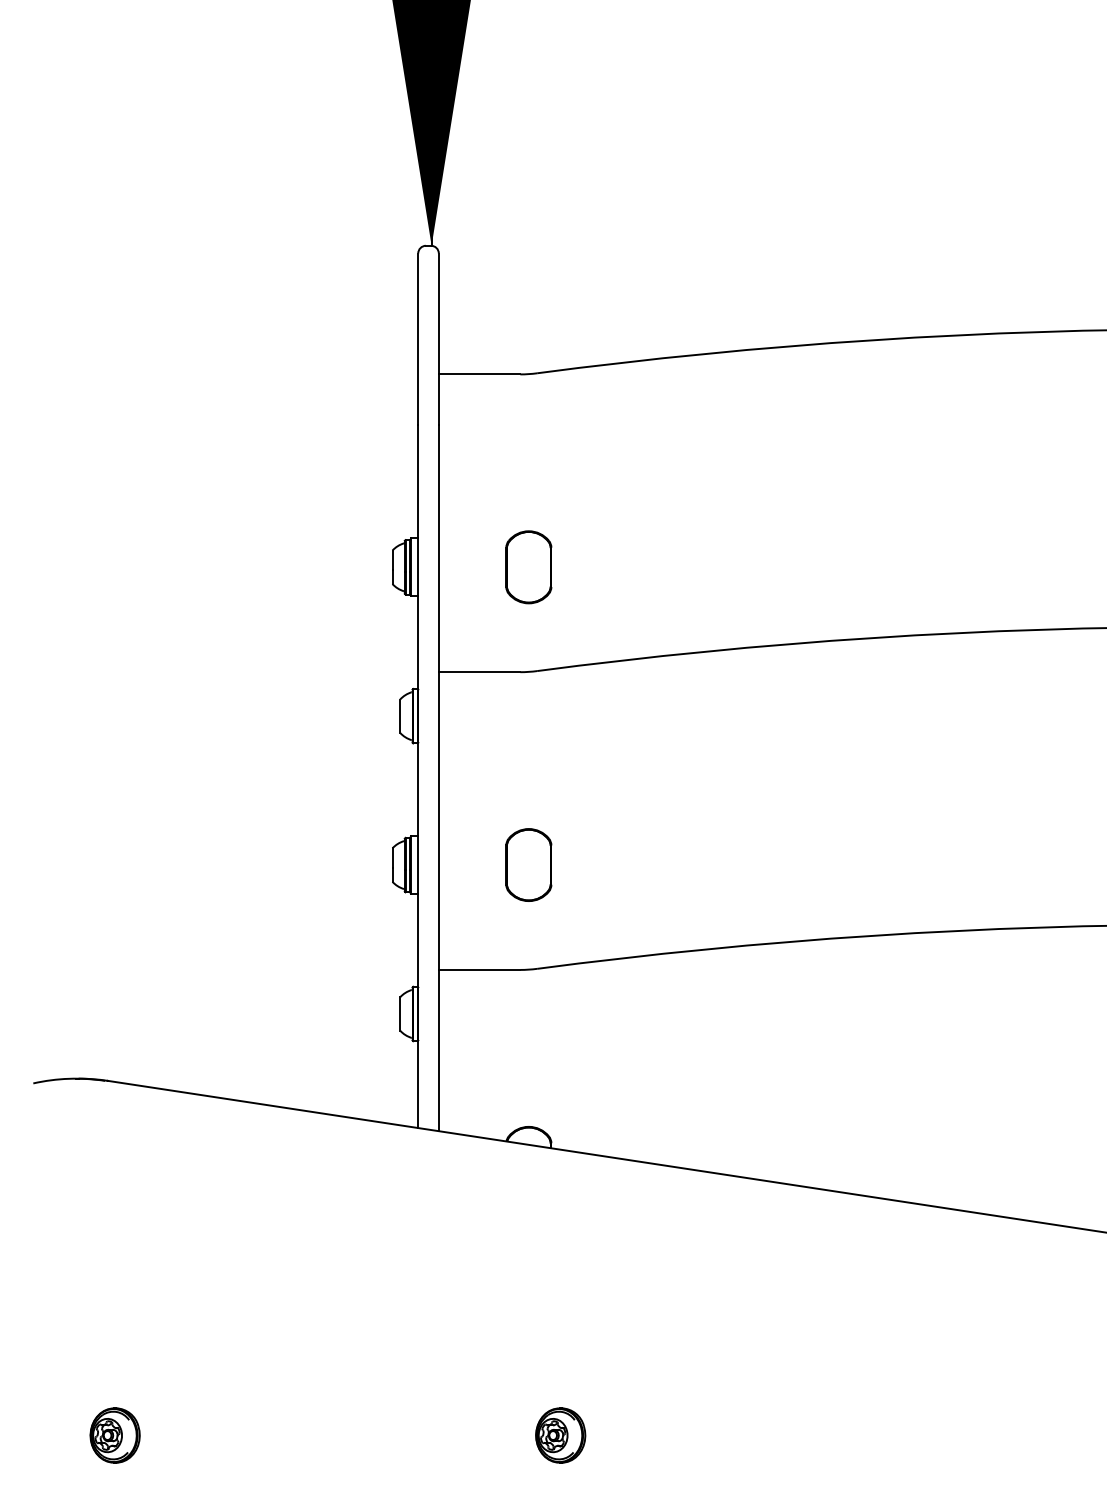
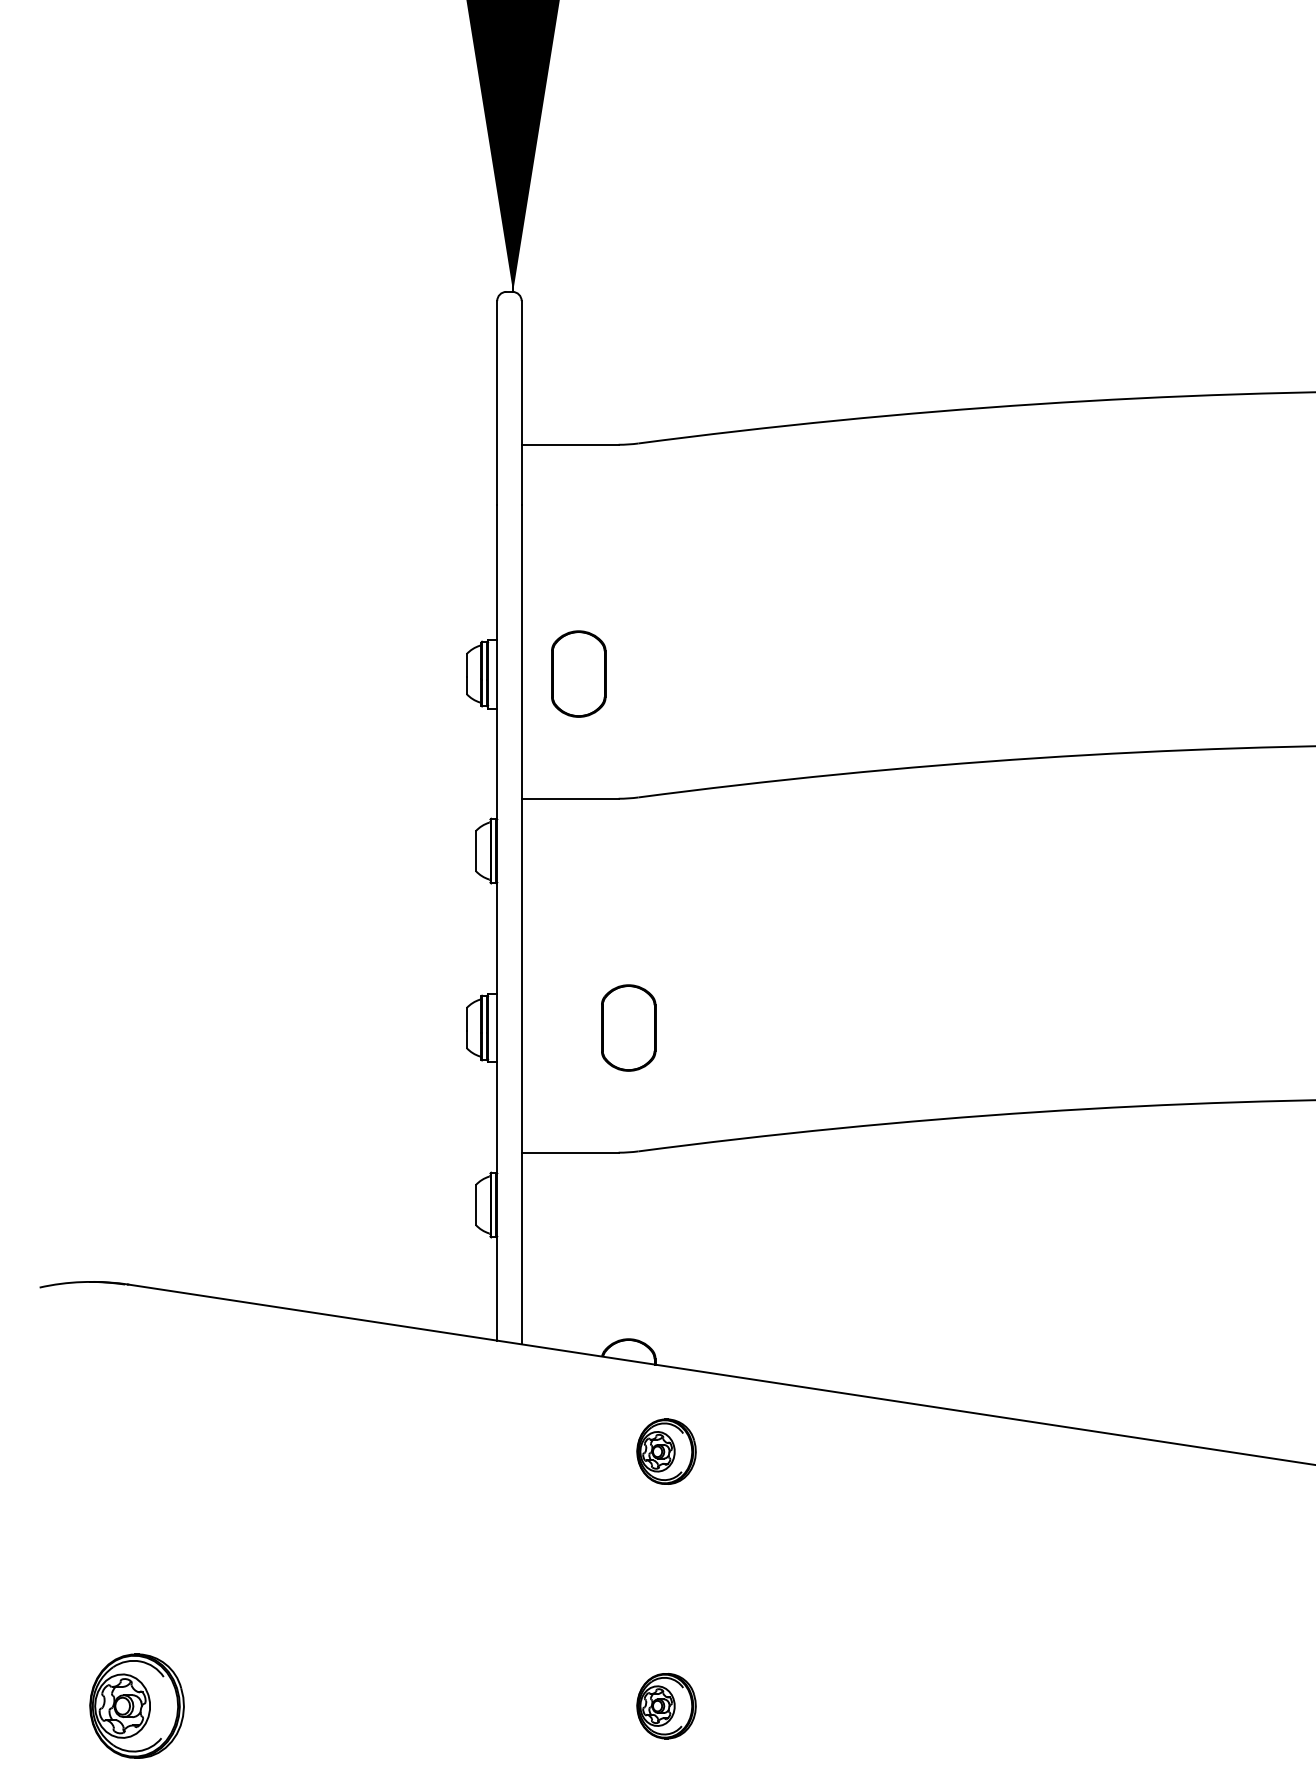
part: (528, 567) -> (578, 674), moved
part: (560, 1221) -> (666, 1451), added
part: (114, 1435) -> (136, 1706), size x1.6

